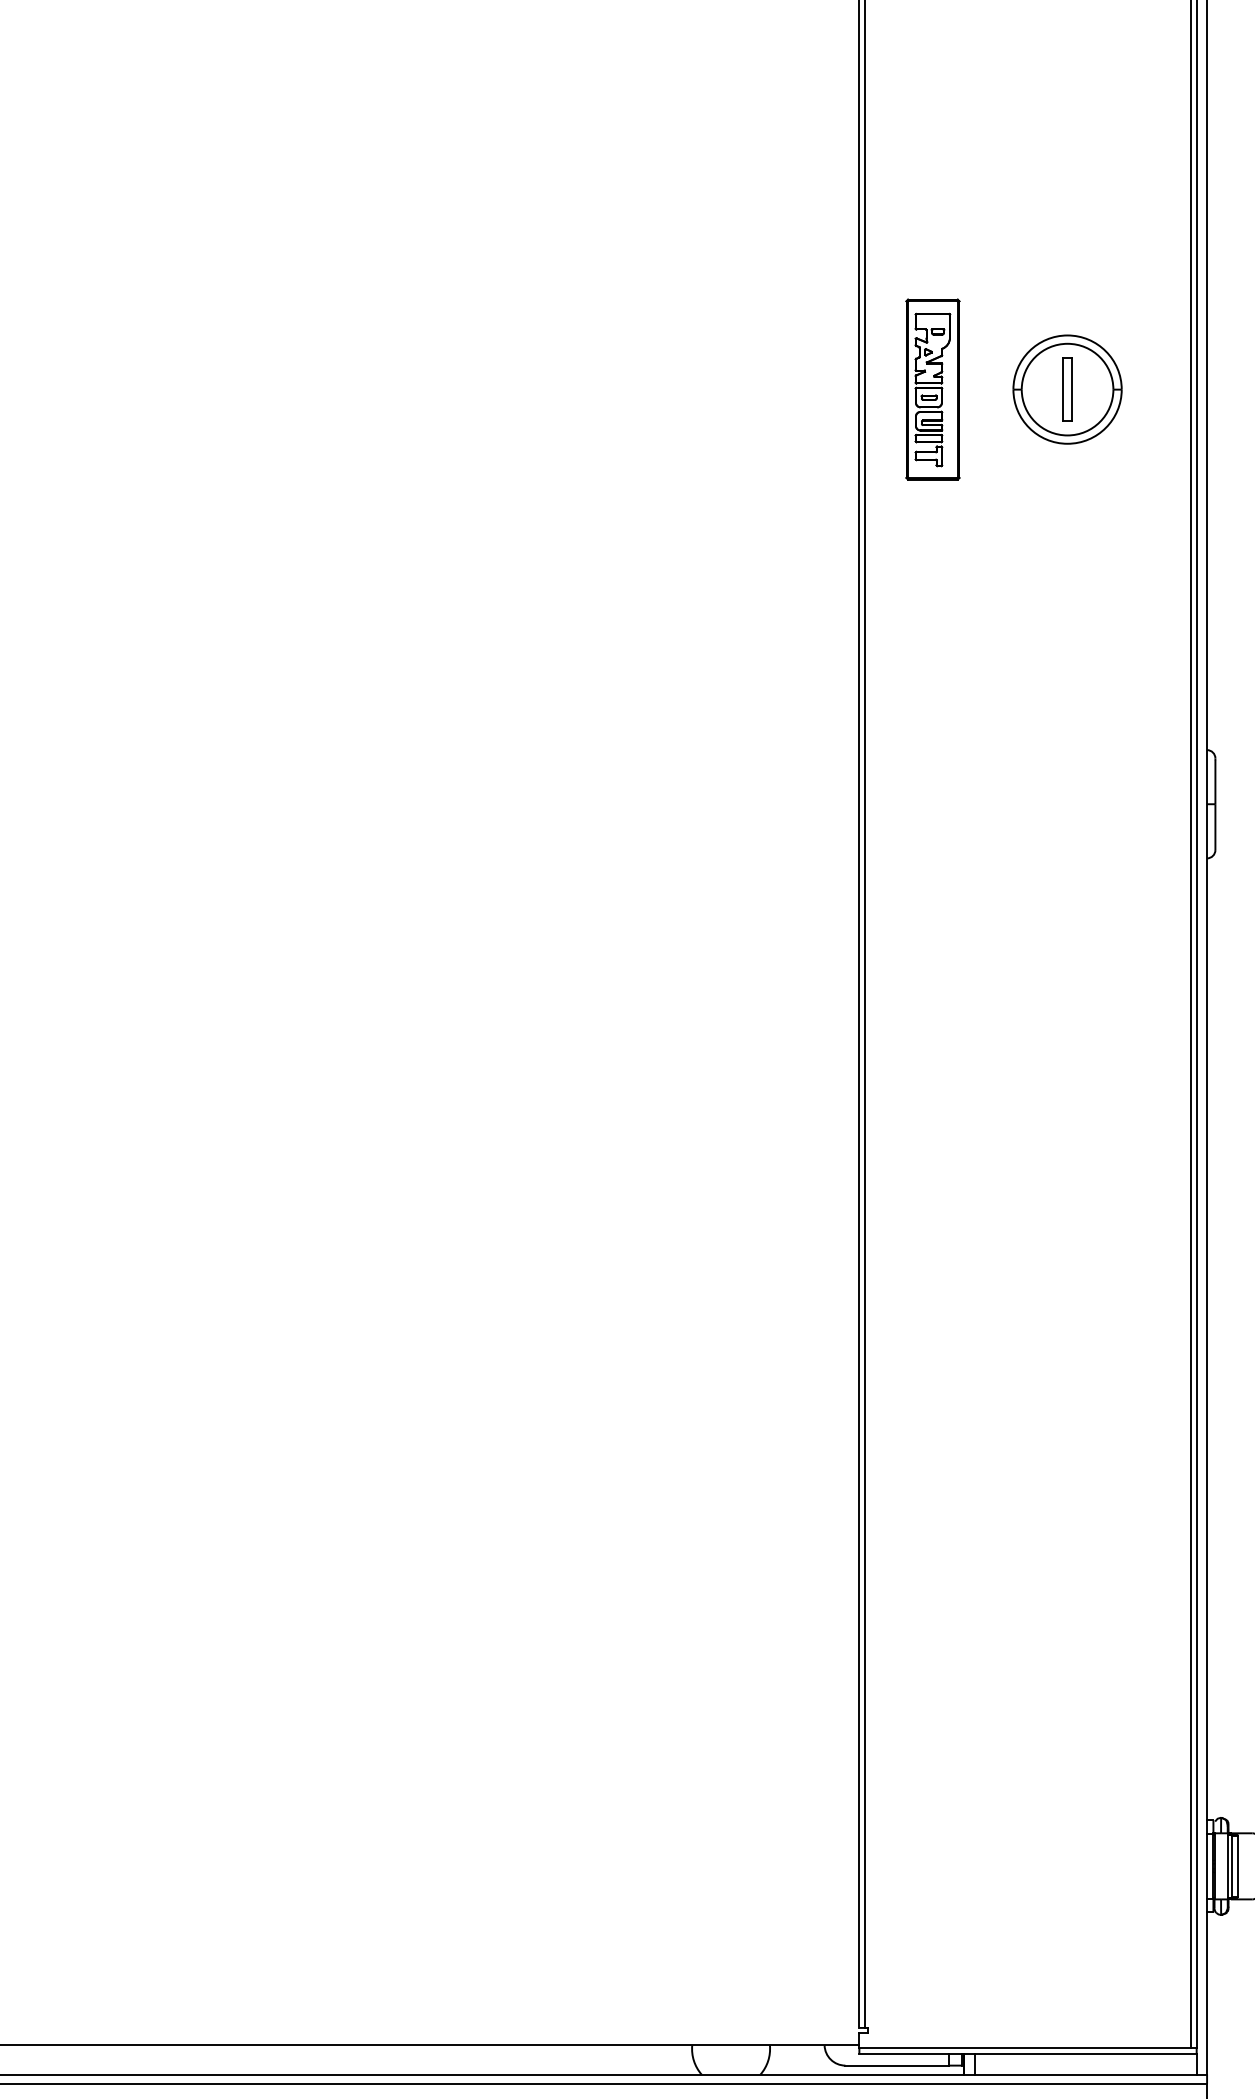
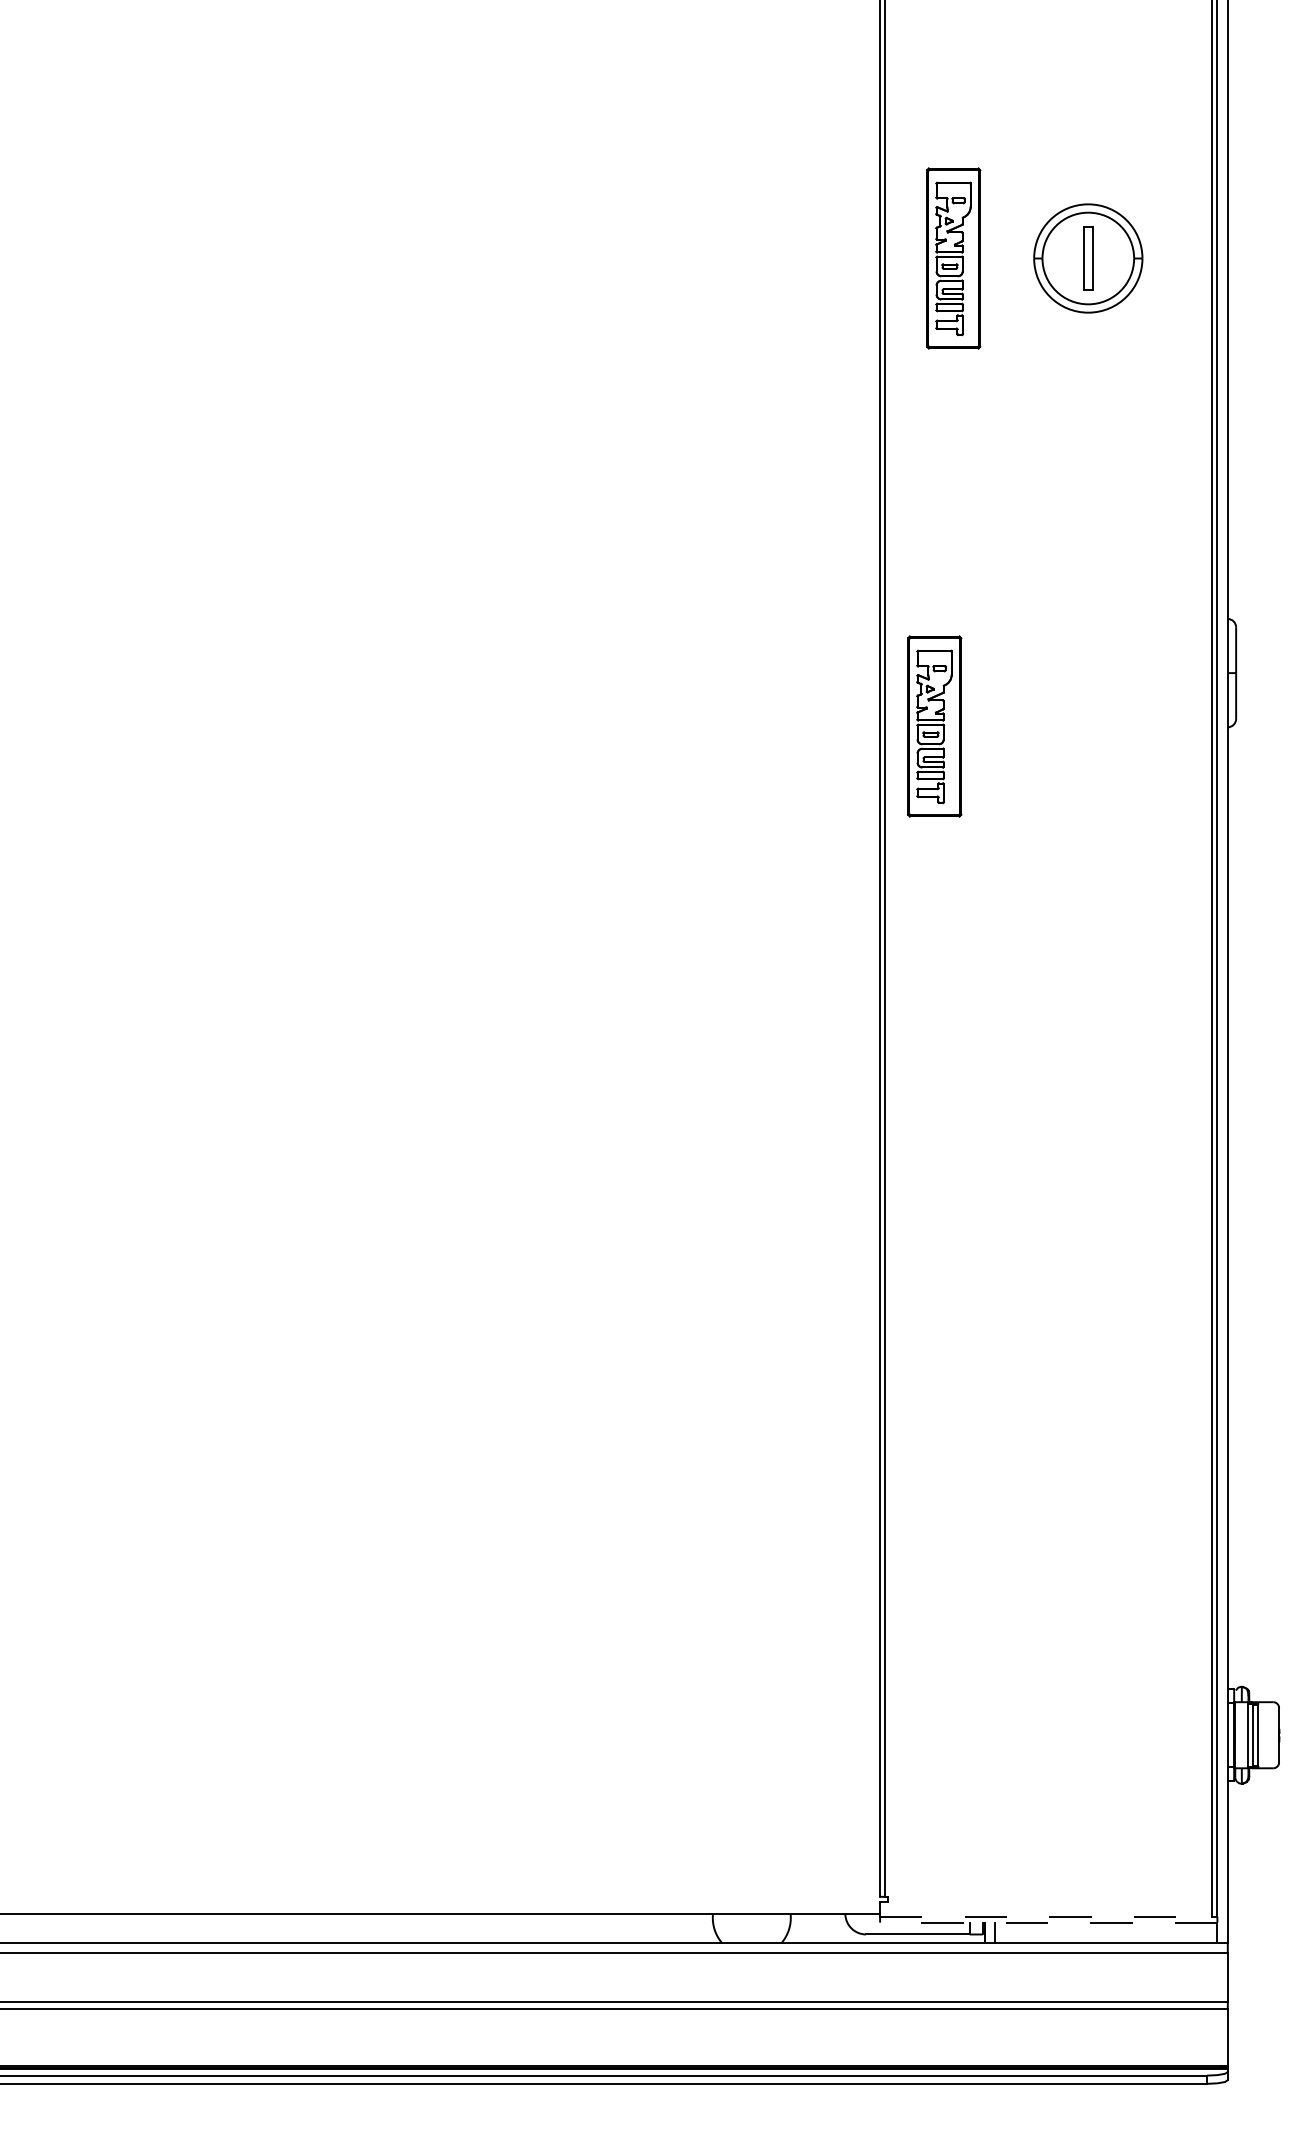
part: (913, 857) -> (934, 726), added
line: (1024, 2047) -> (1045, 1916), solid -> dashed
line: (1027, 2053) -> (1048, 1922), solid -> dashed

